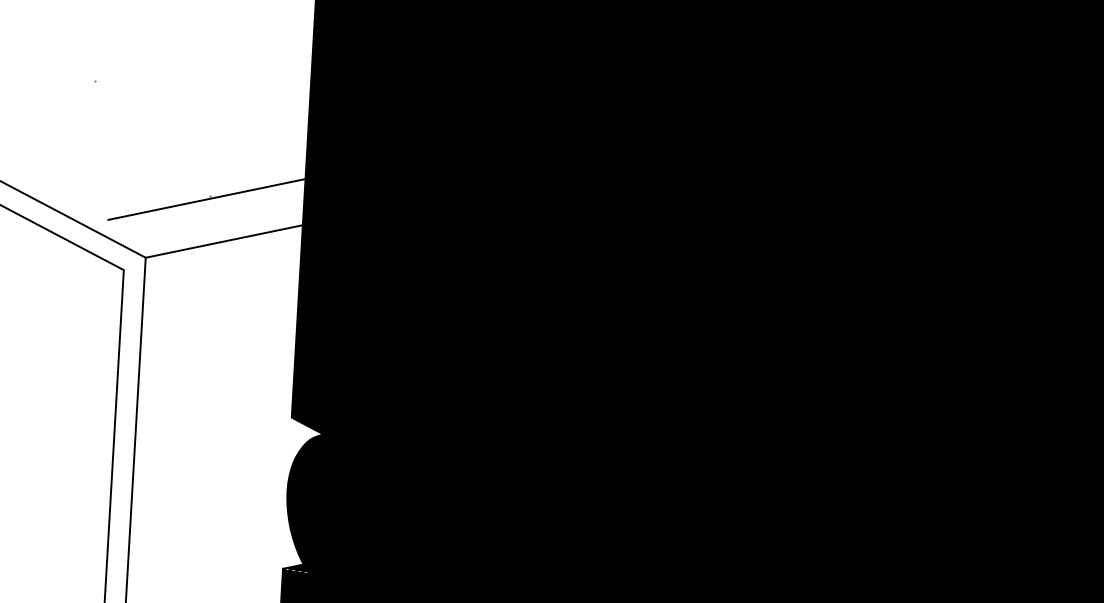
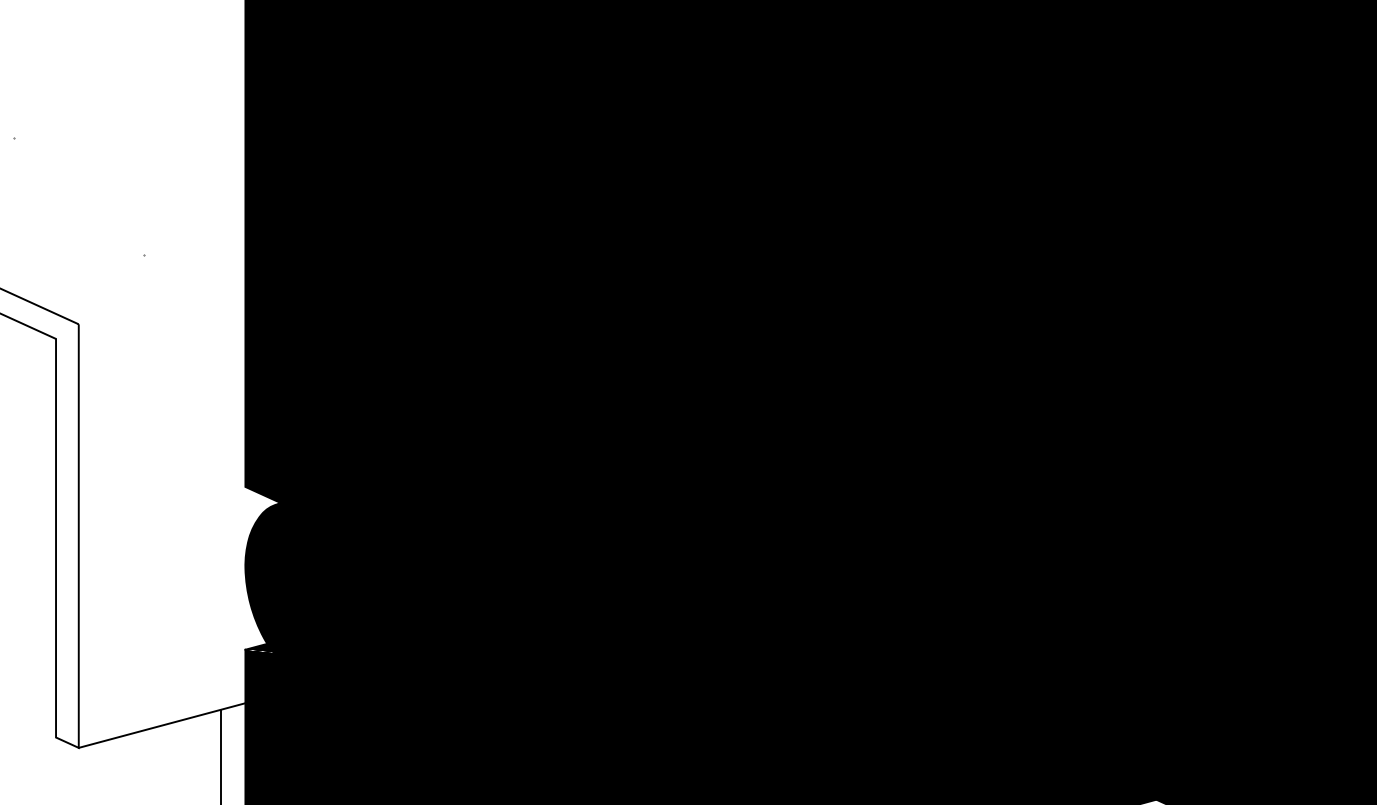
line: (206, 199) -> (140, 257), removed
line: (223, 240) -> (161, 301), removed

